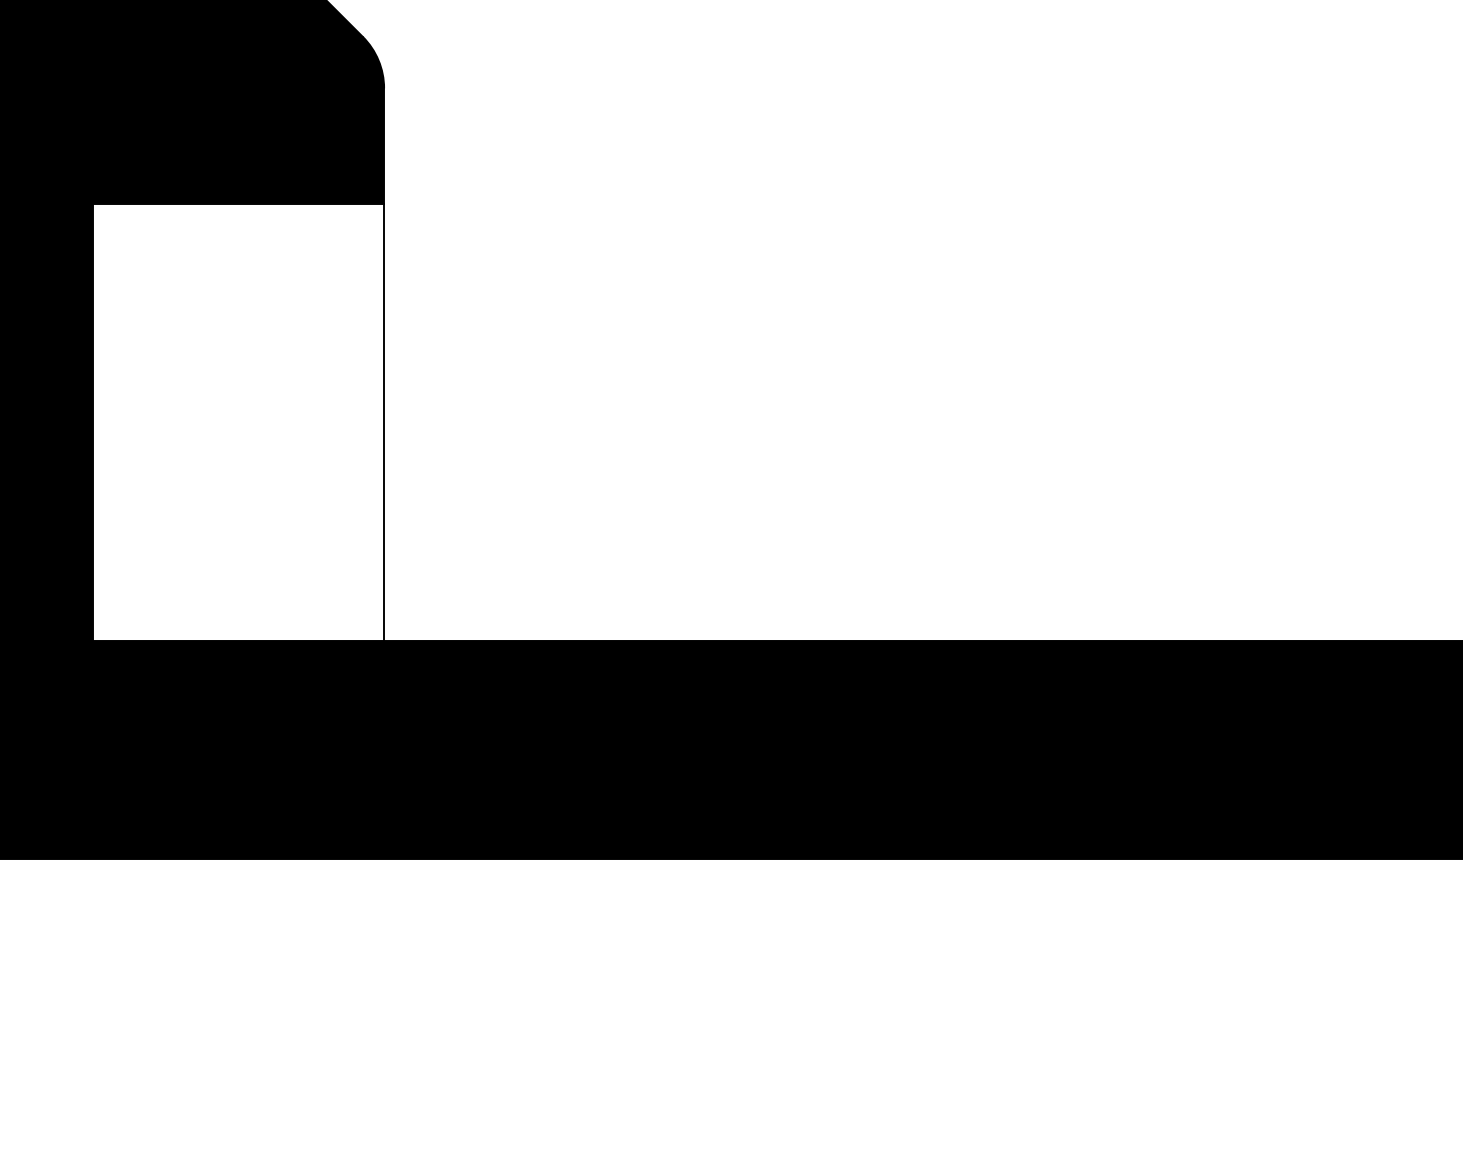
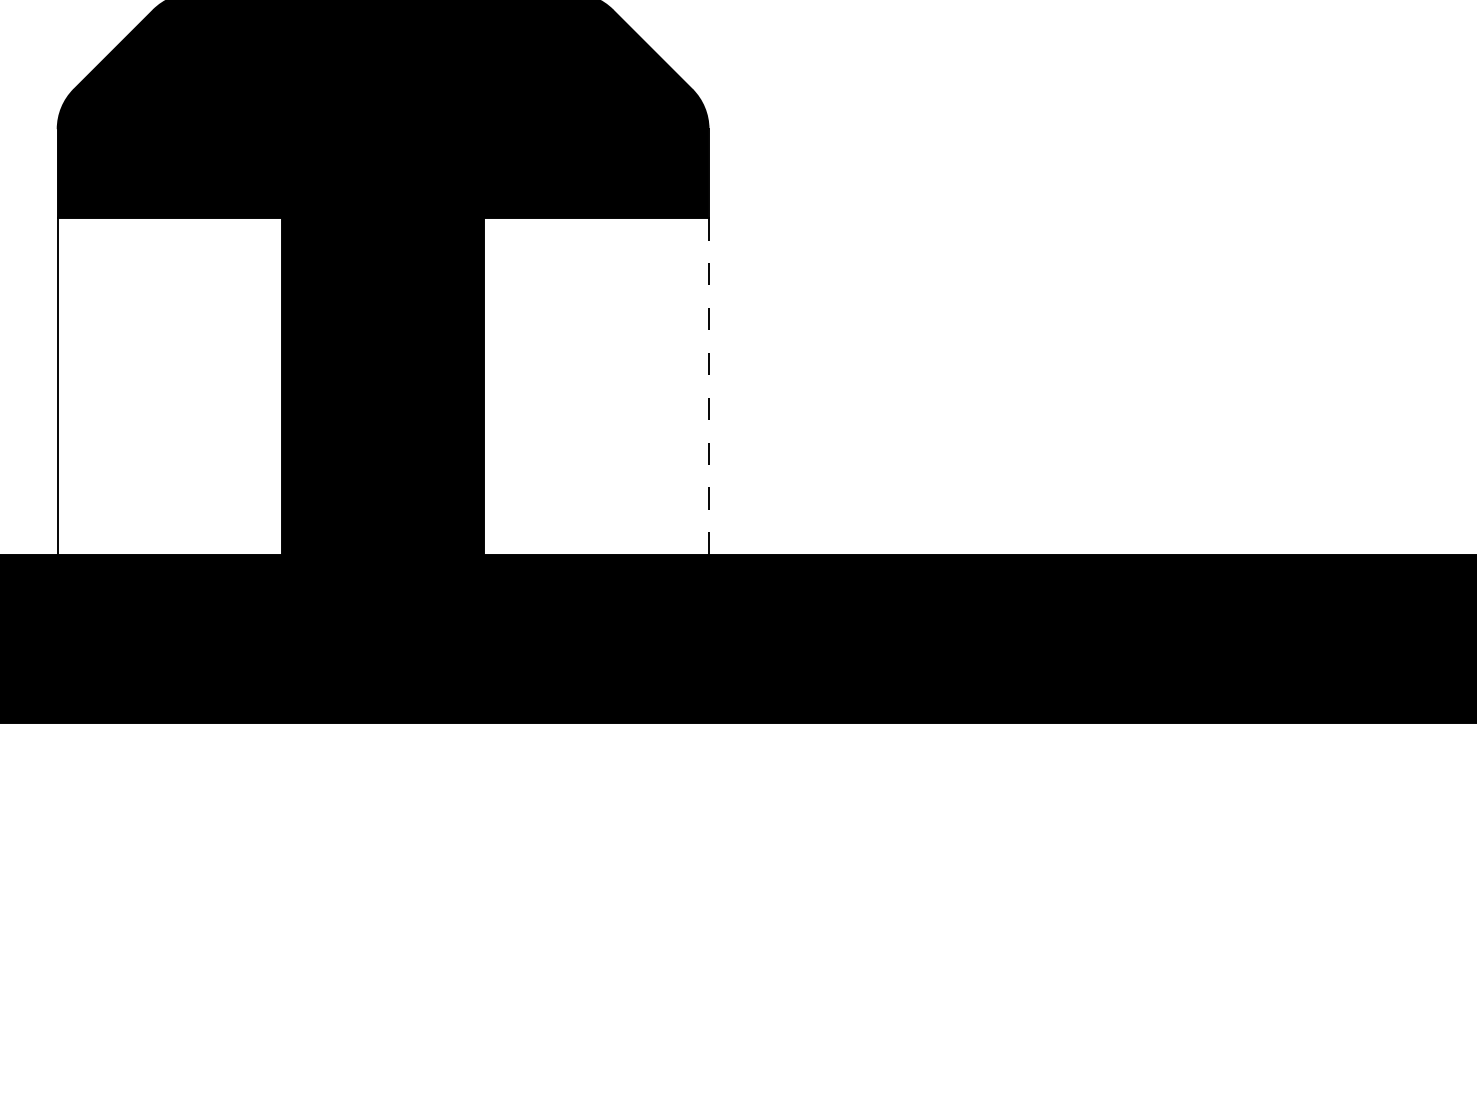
line: (384, 422) -> (708, 386), solid -> dashed

